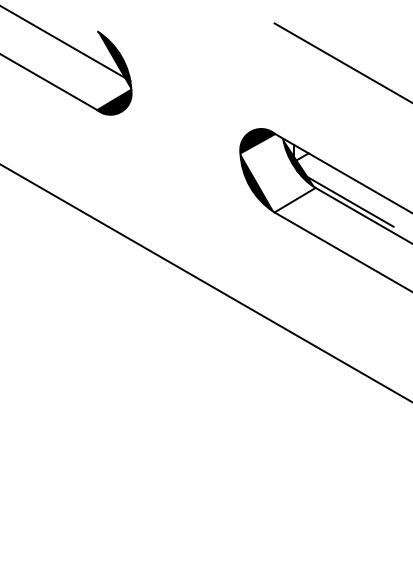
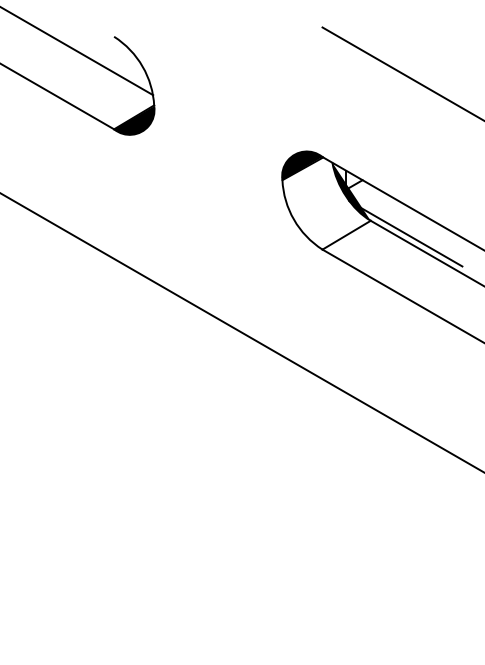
fill: (114, 60) -> (134, 71), removed
fill: (257, 182) -> (302, 214), removed

